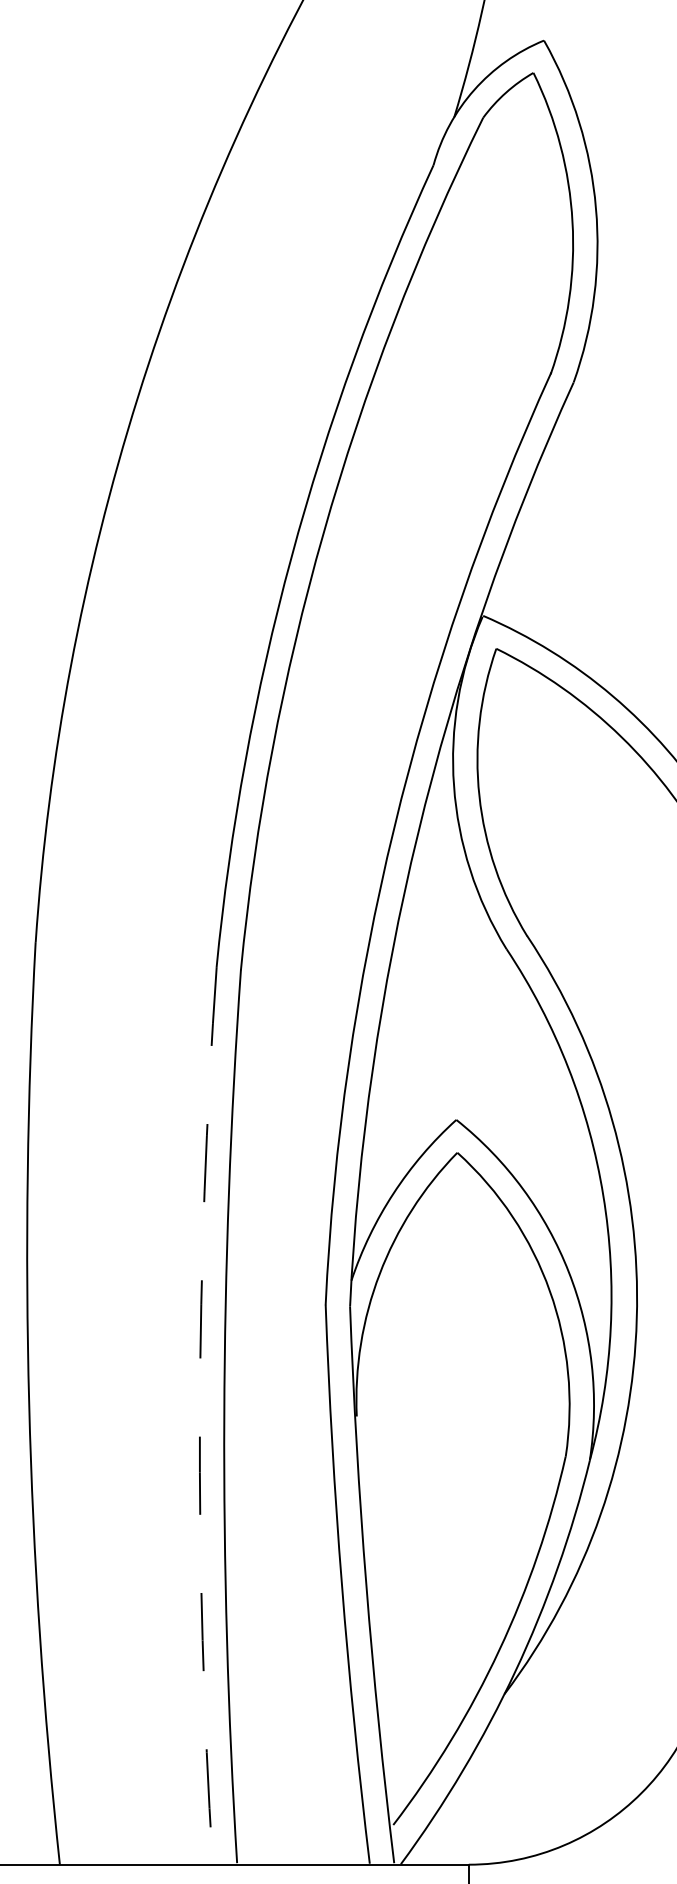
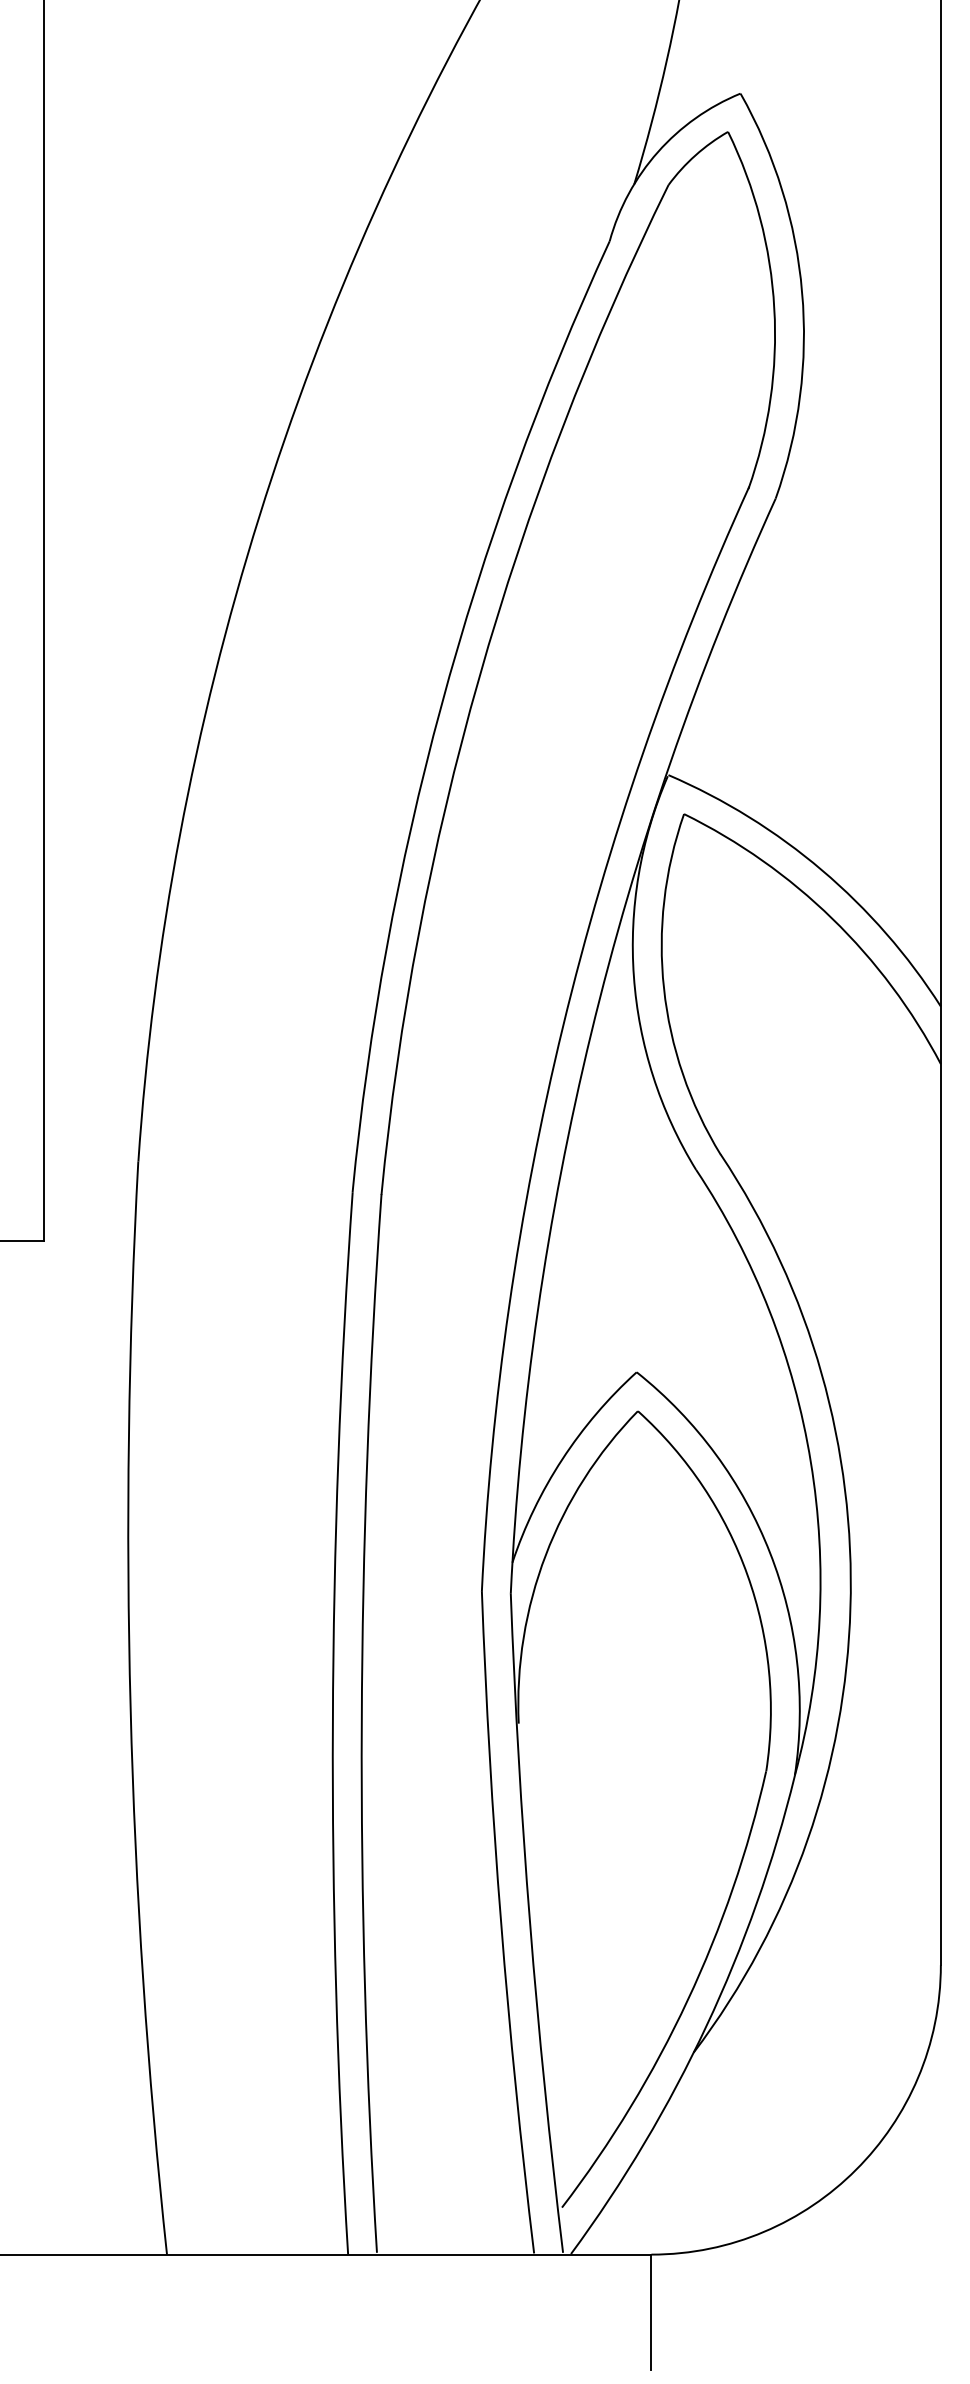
arc: (199, 1416) -> (332, 1723), dashed -> solid

